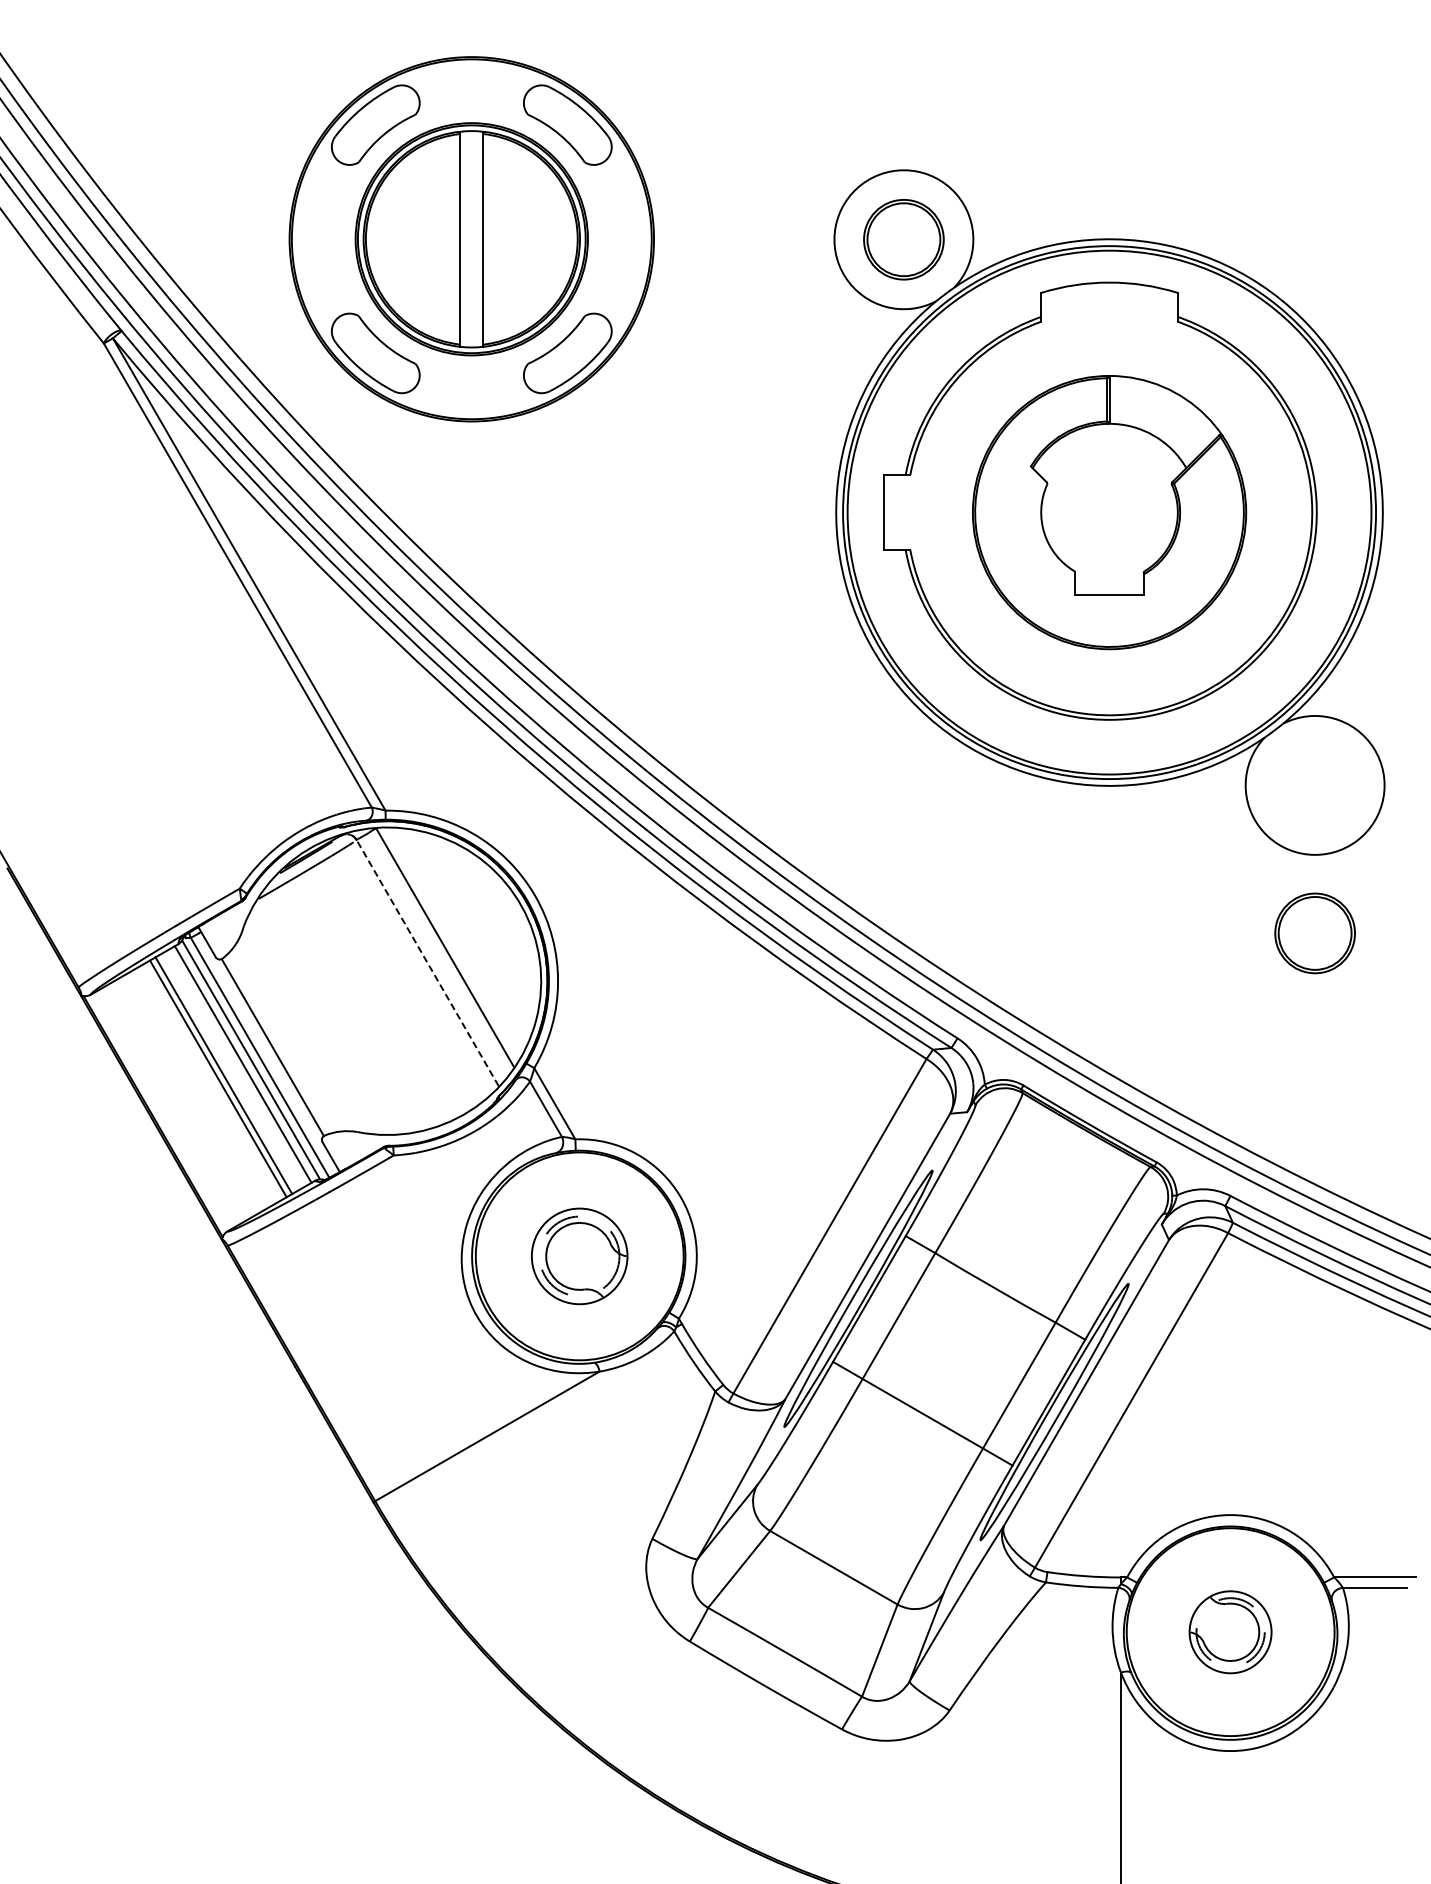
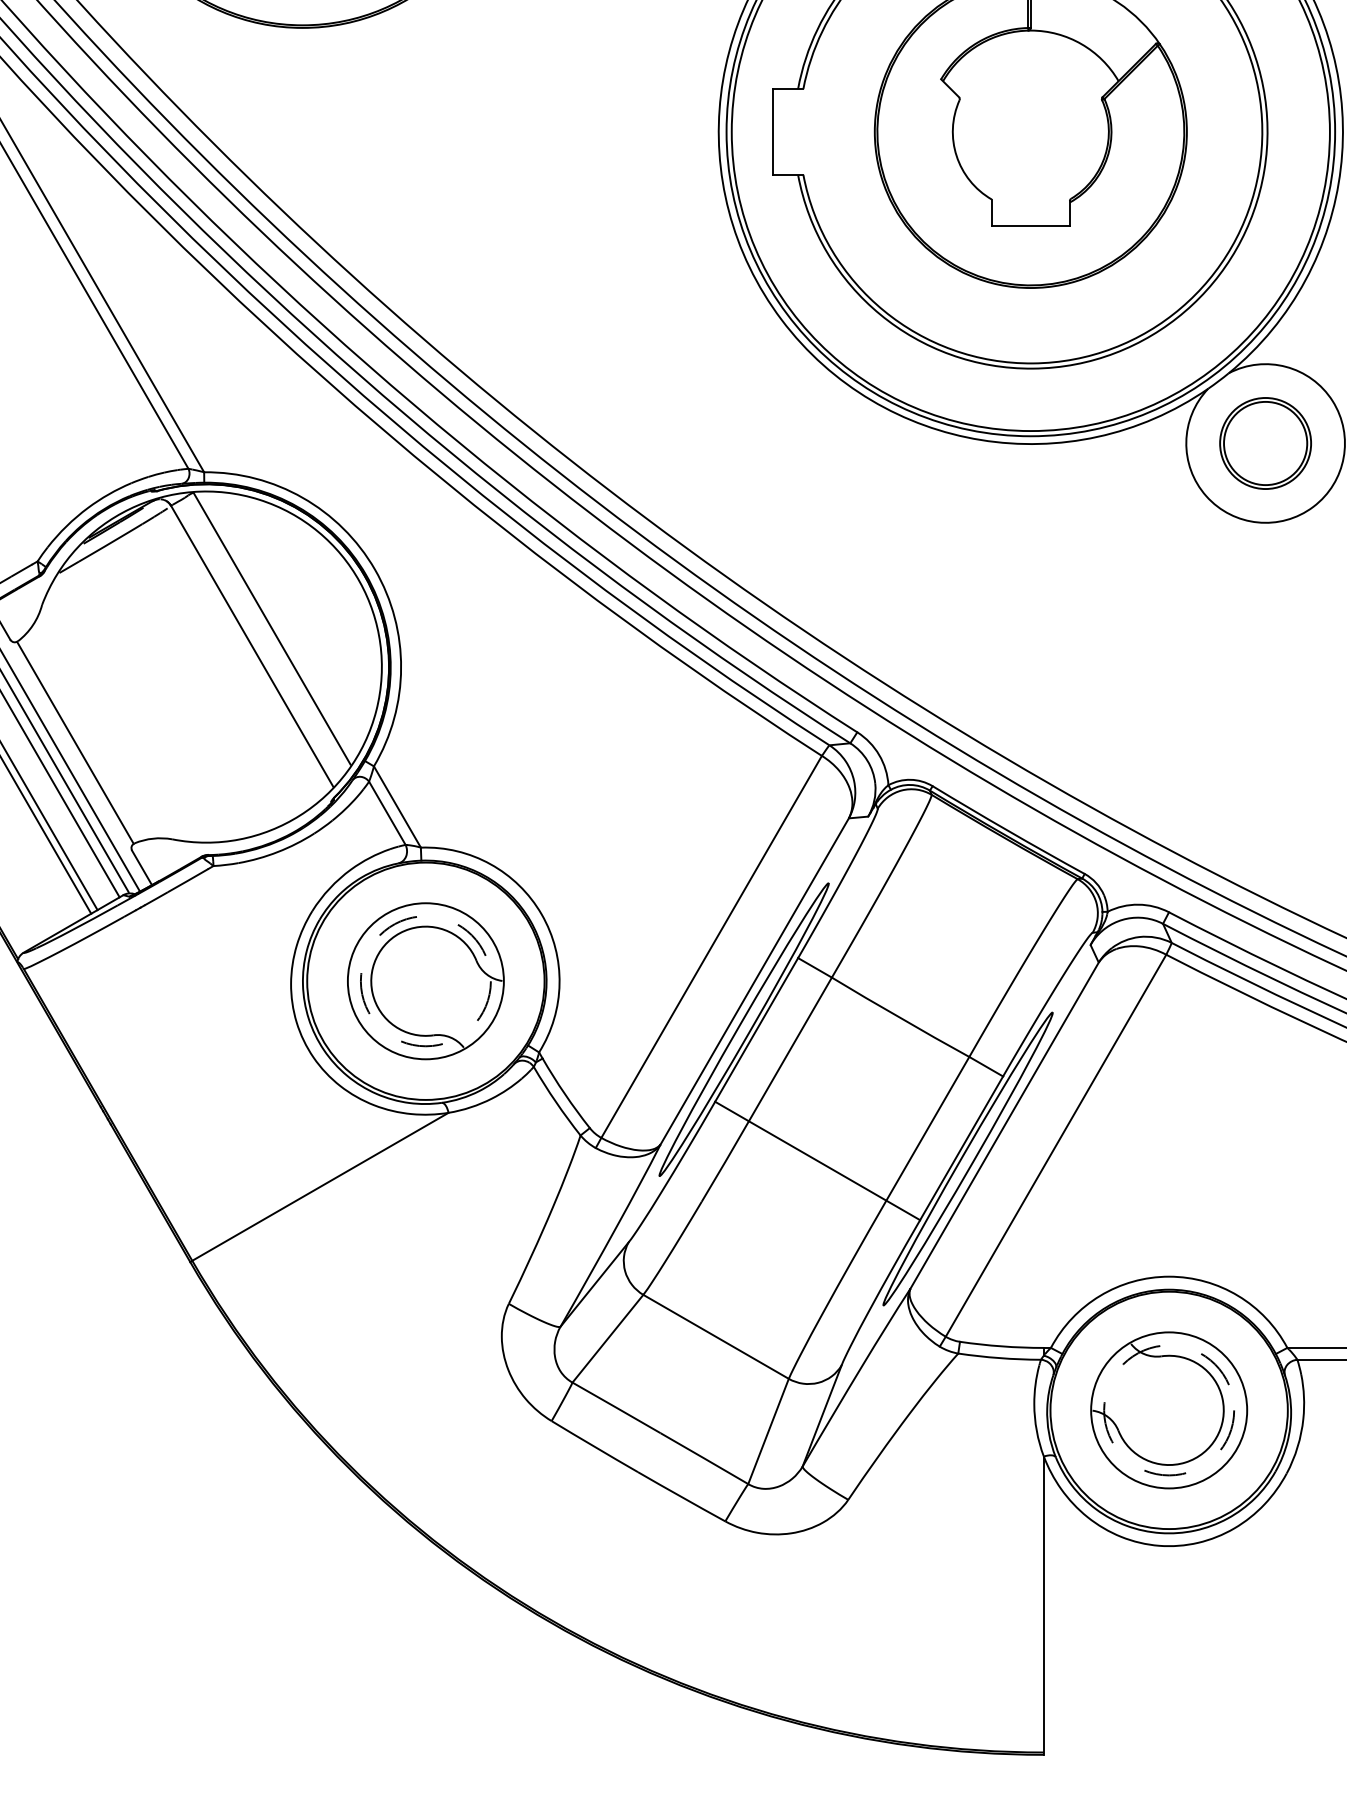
part: (1314, 933) -> (1264, 443), moved
line: (427, 962) -> (252, 645), dashed -> solid
part: (579, 1256) -> (425, 981), size x1.43
part: (1230, 1632) -> (1168, 1410), size x1.67

